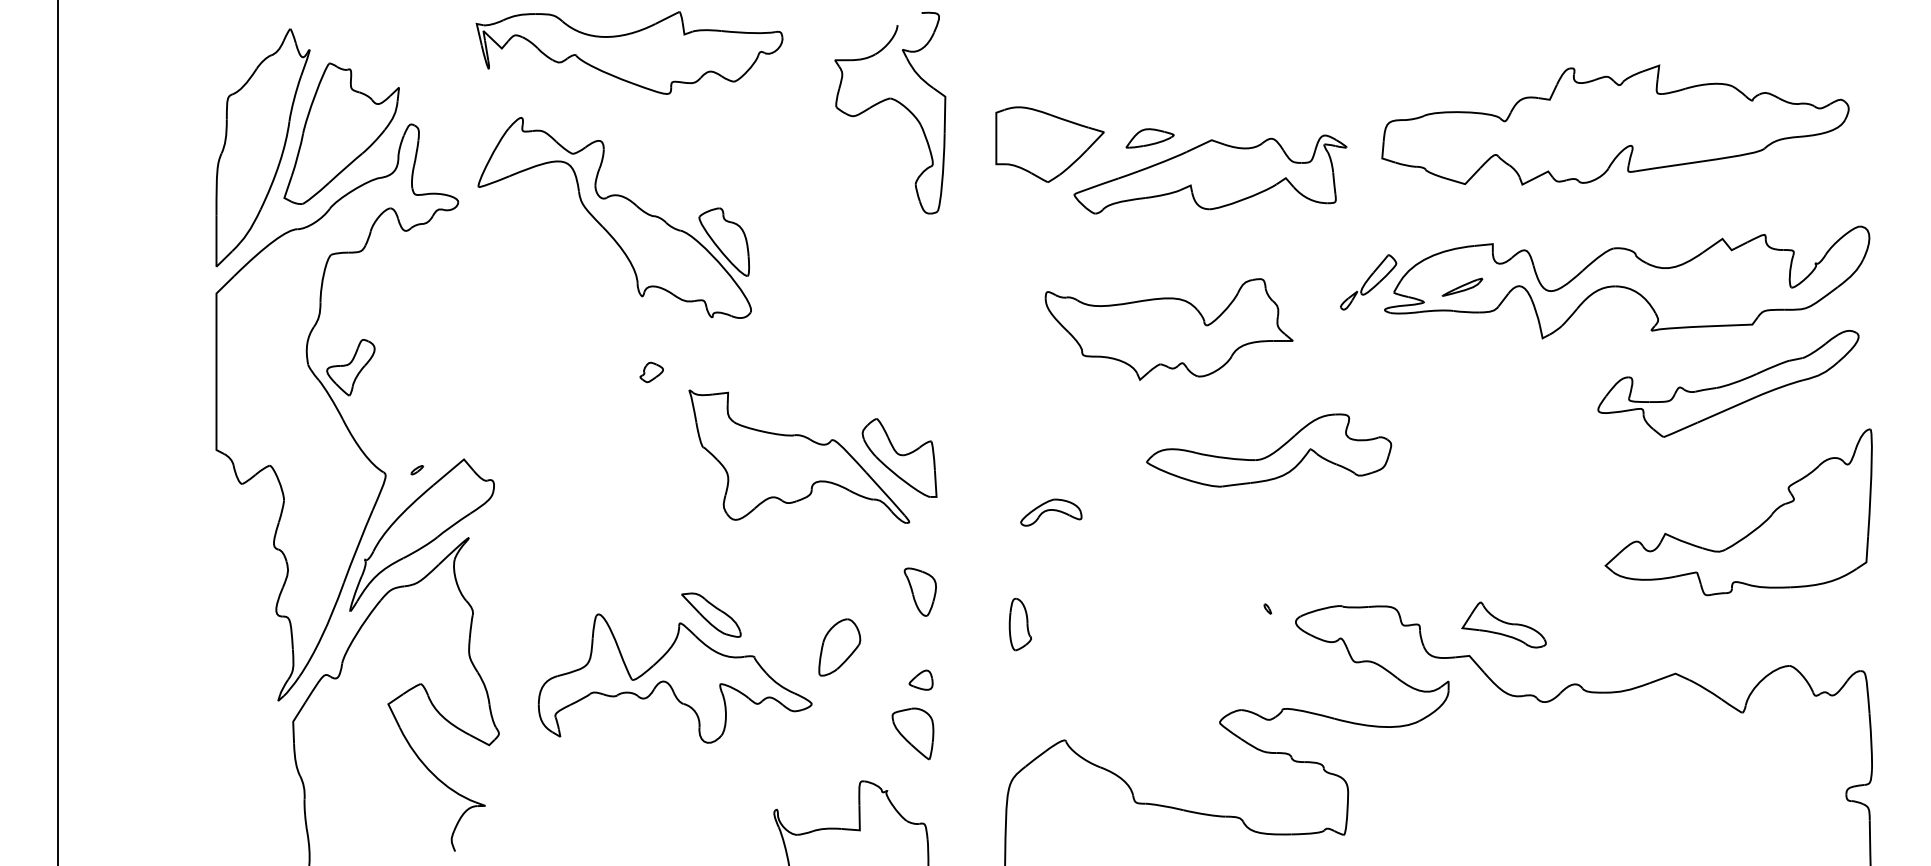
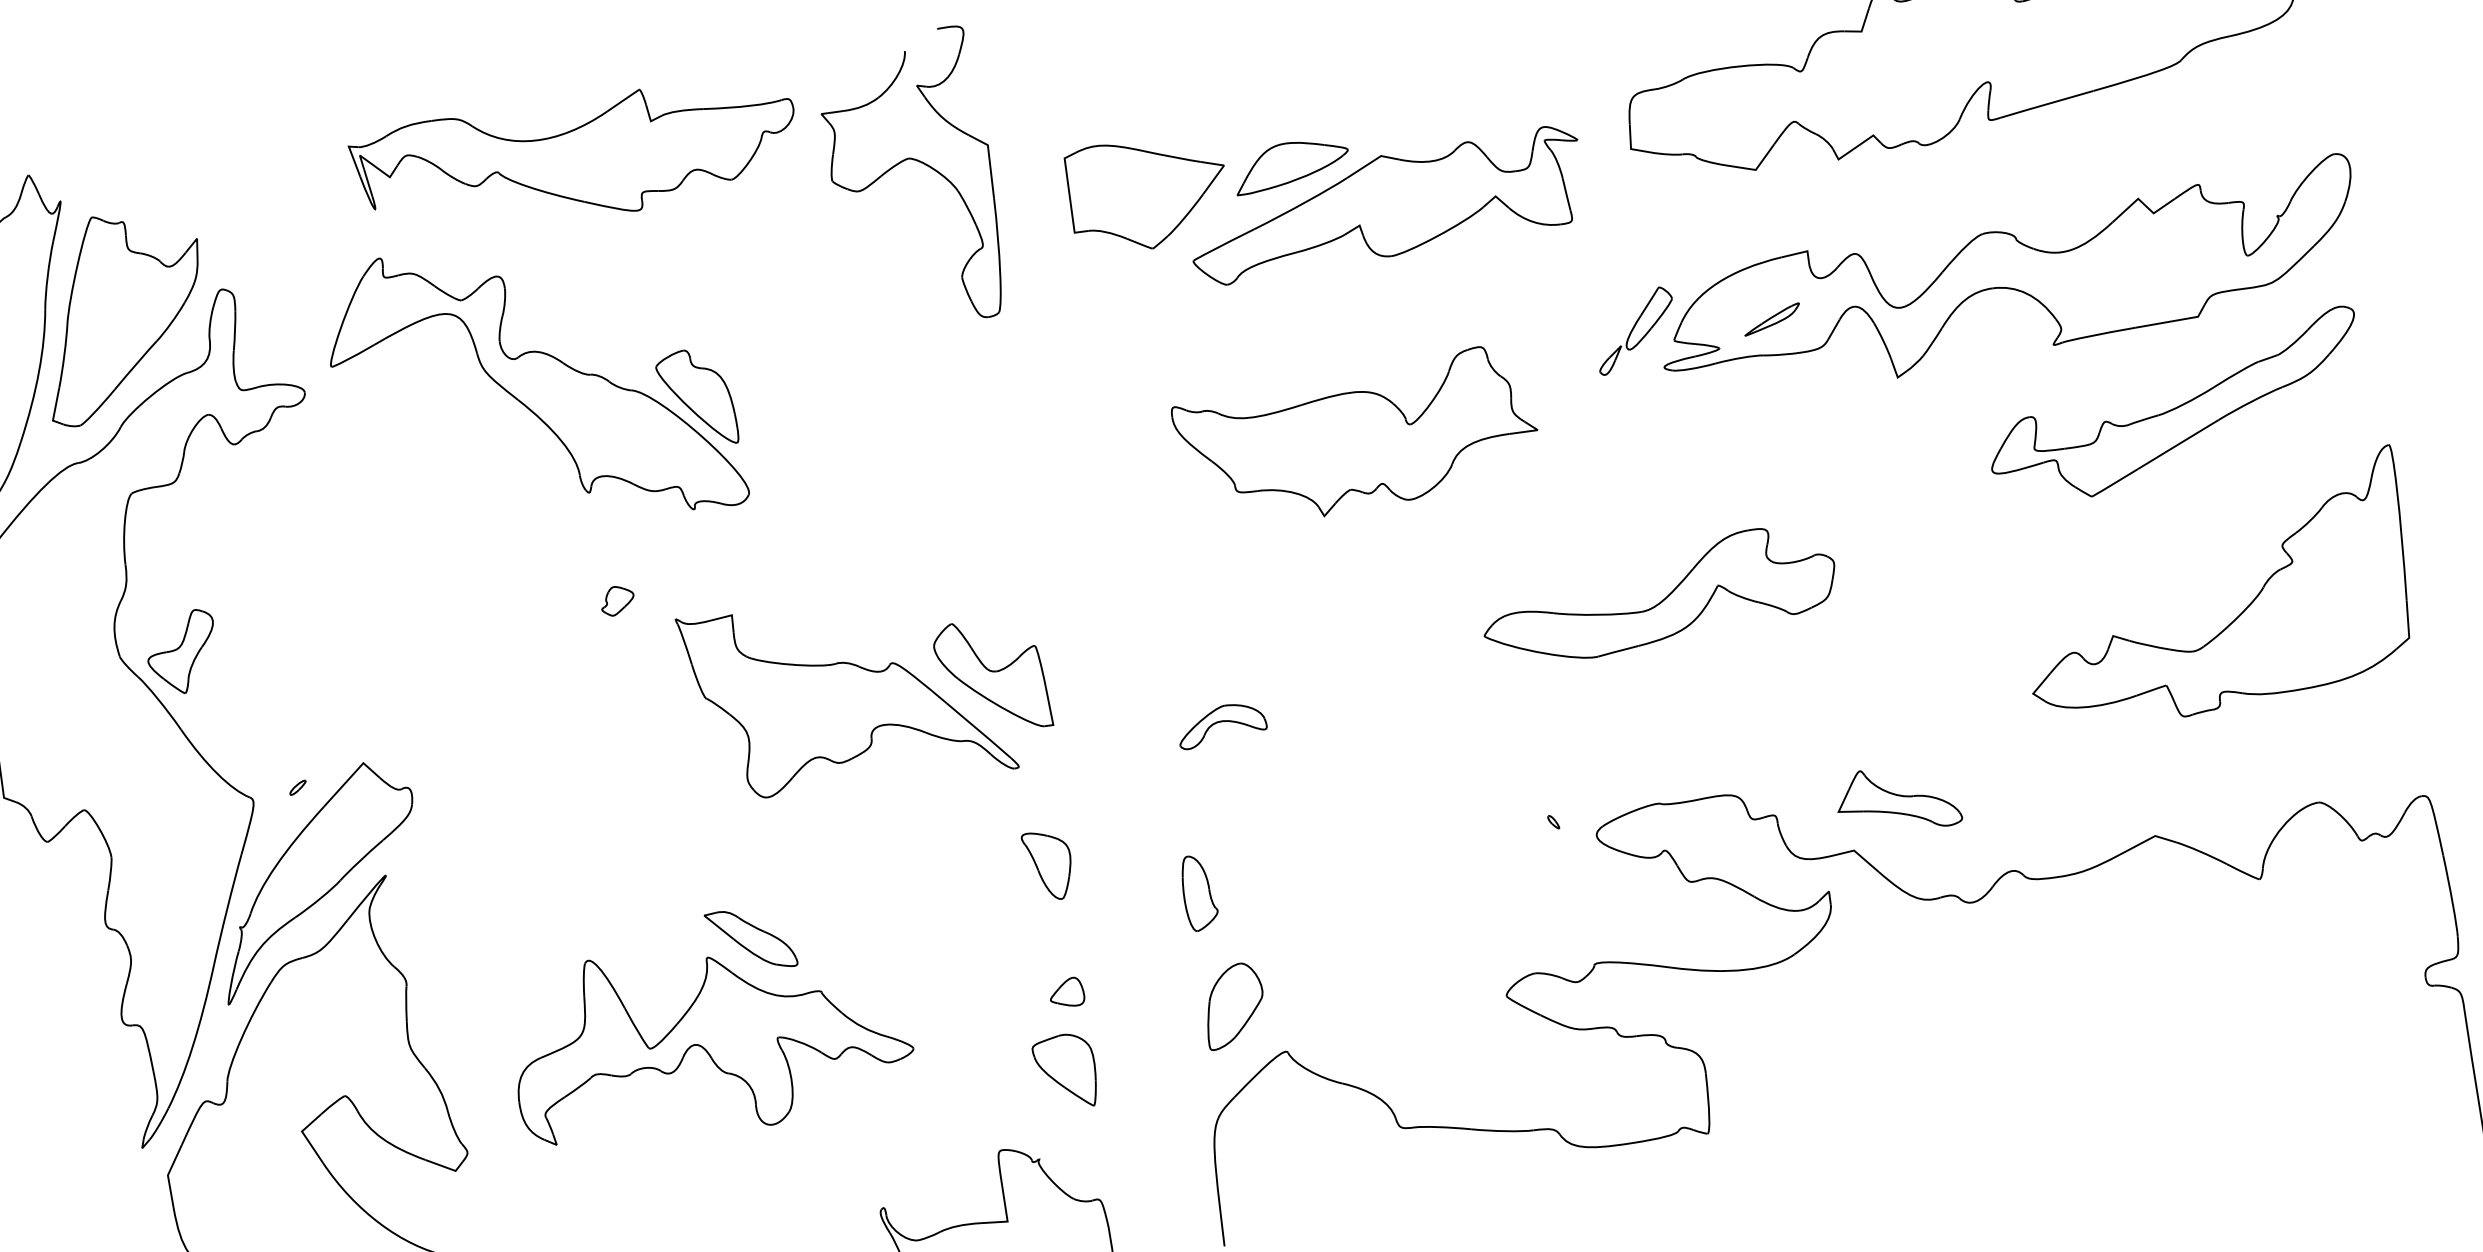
part: (629, 52) -> (575, 158), moved
part: (1149, 138) -> (1290, 165), size x1.67
part: (1269, 450) -> (1659, 595), moved
part: (839, 647) -> (1233, 1005), moved

